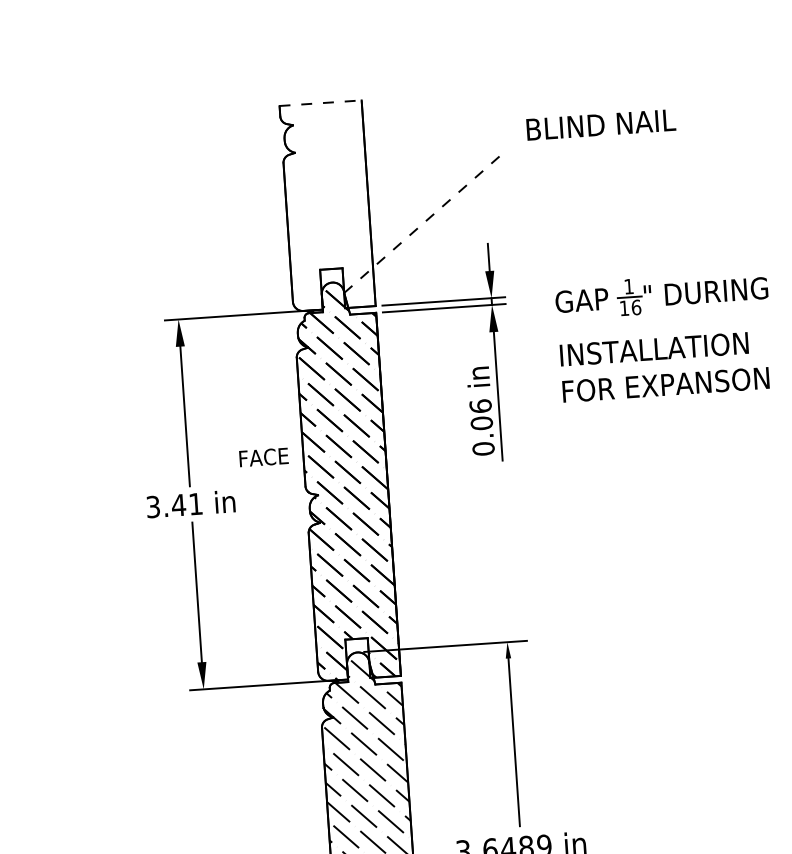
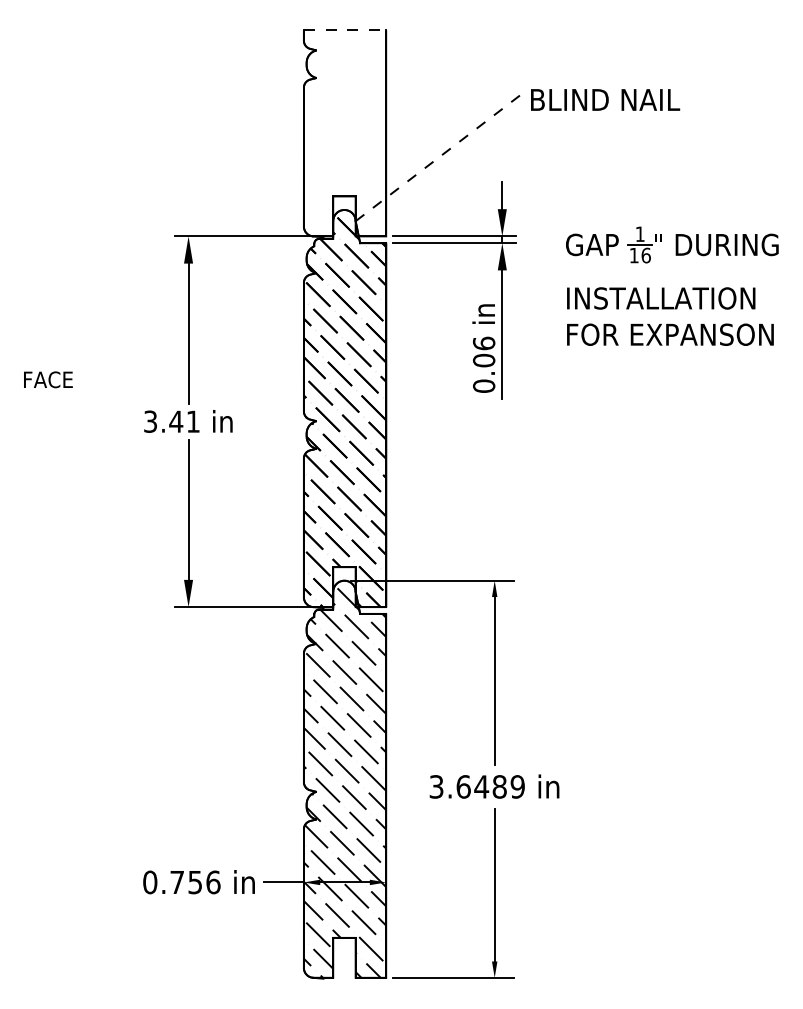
text: (601, 124) -> (605, 99), moved
text: (264, 457) -> (48, 379), moved

